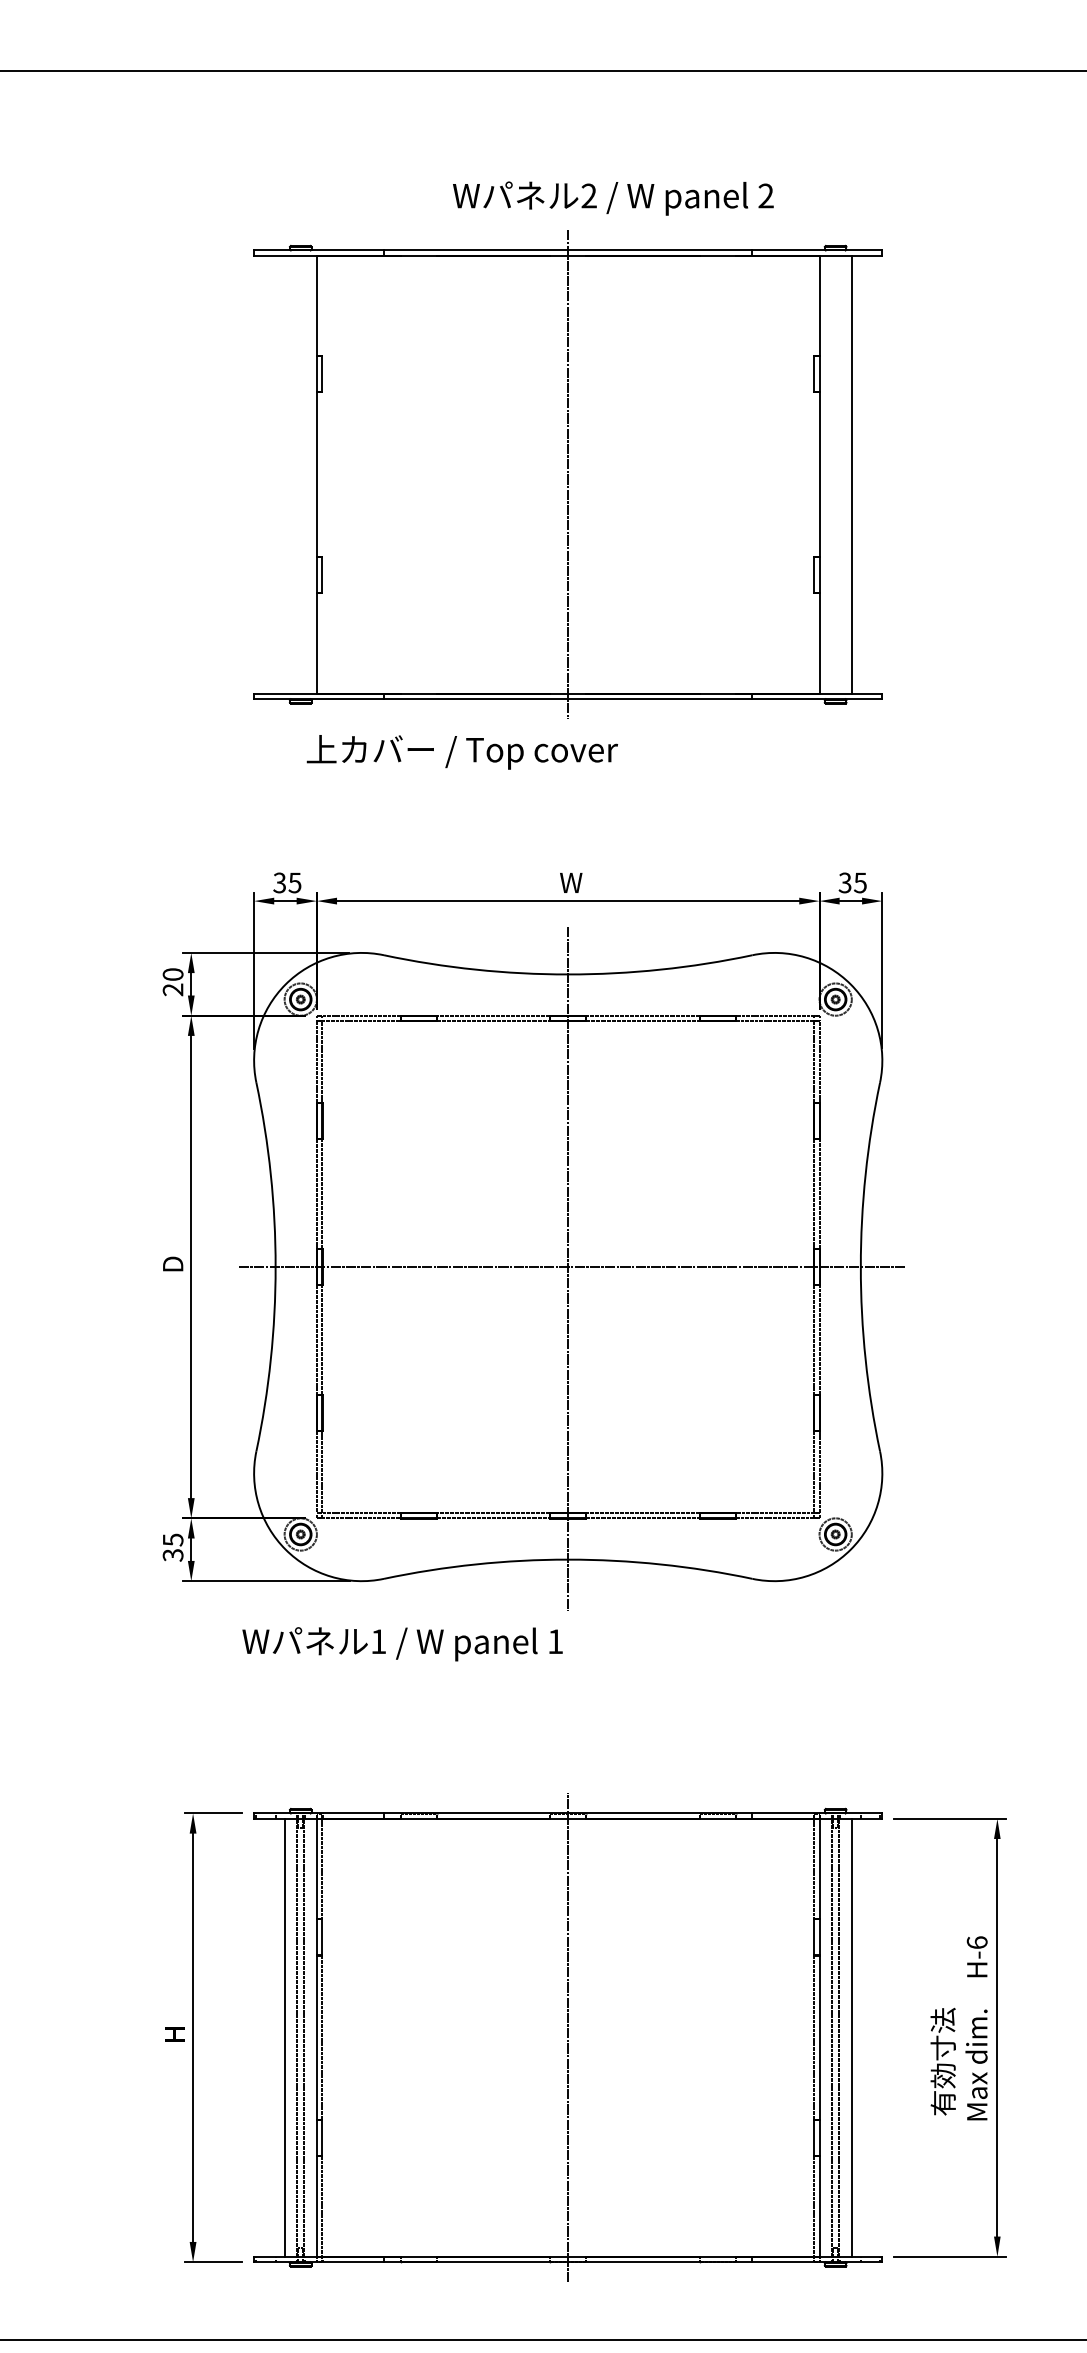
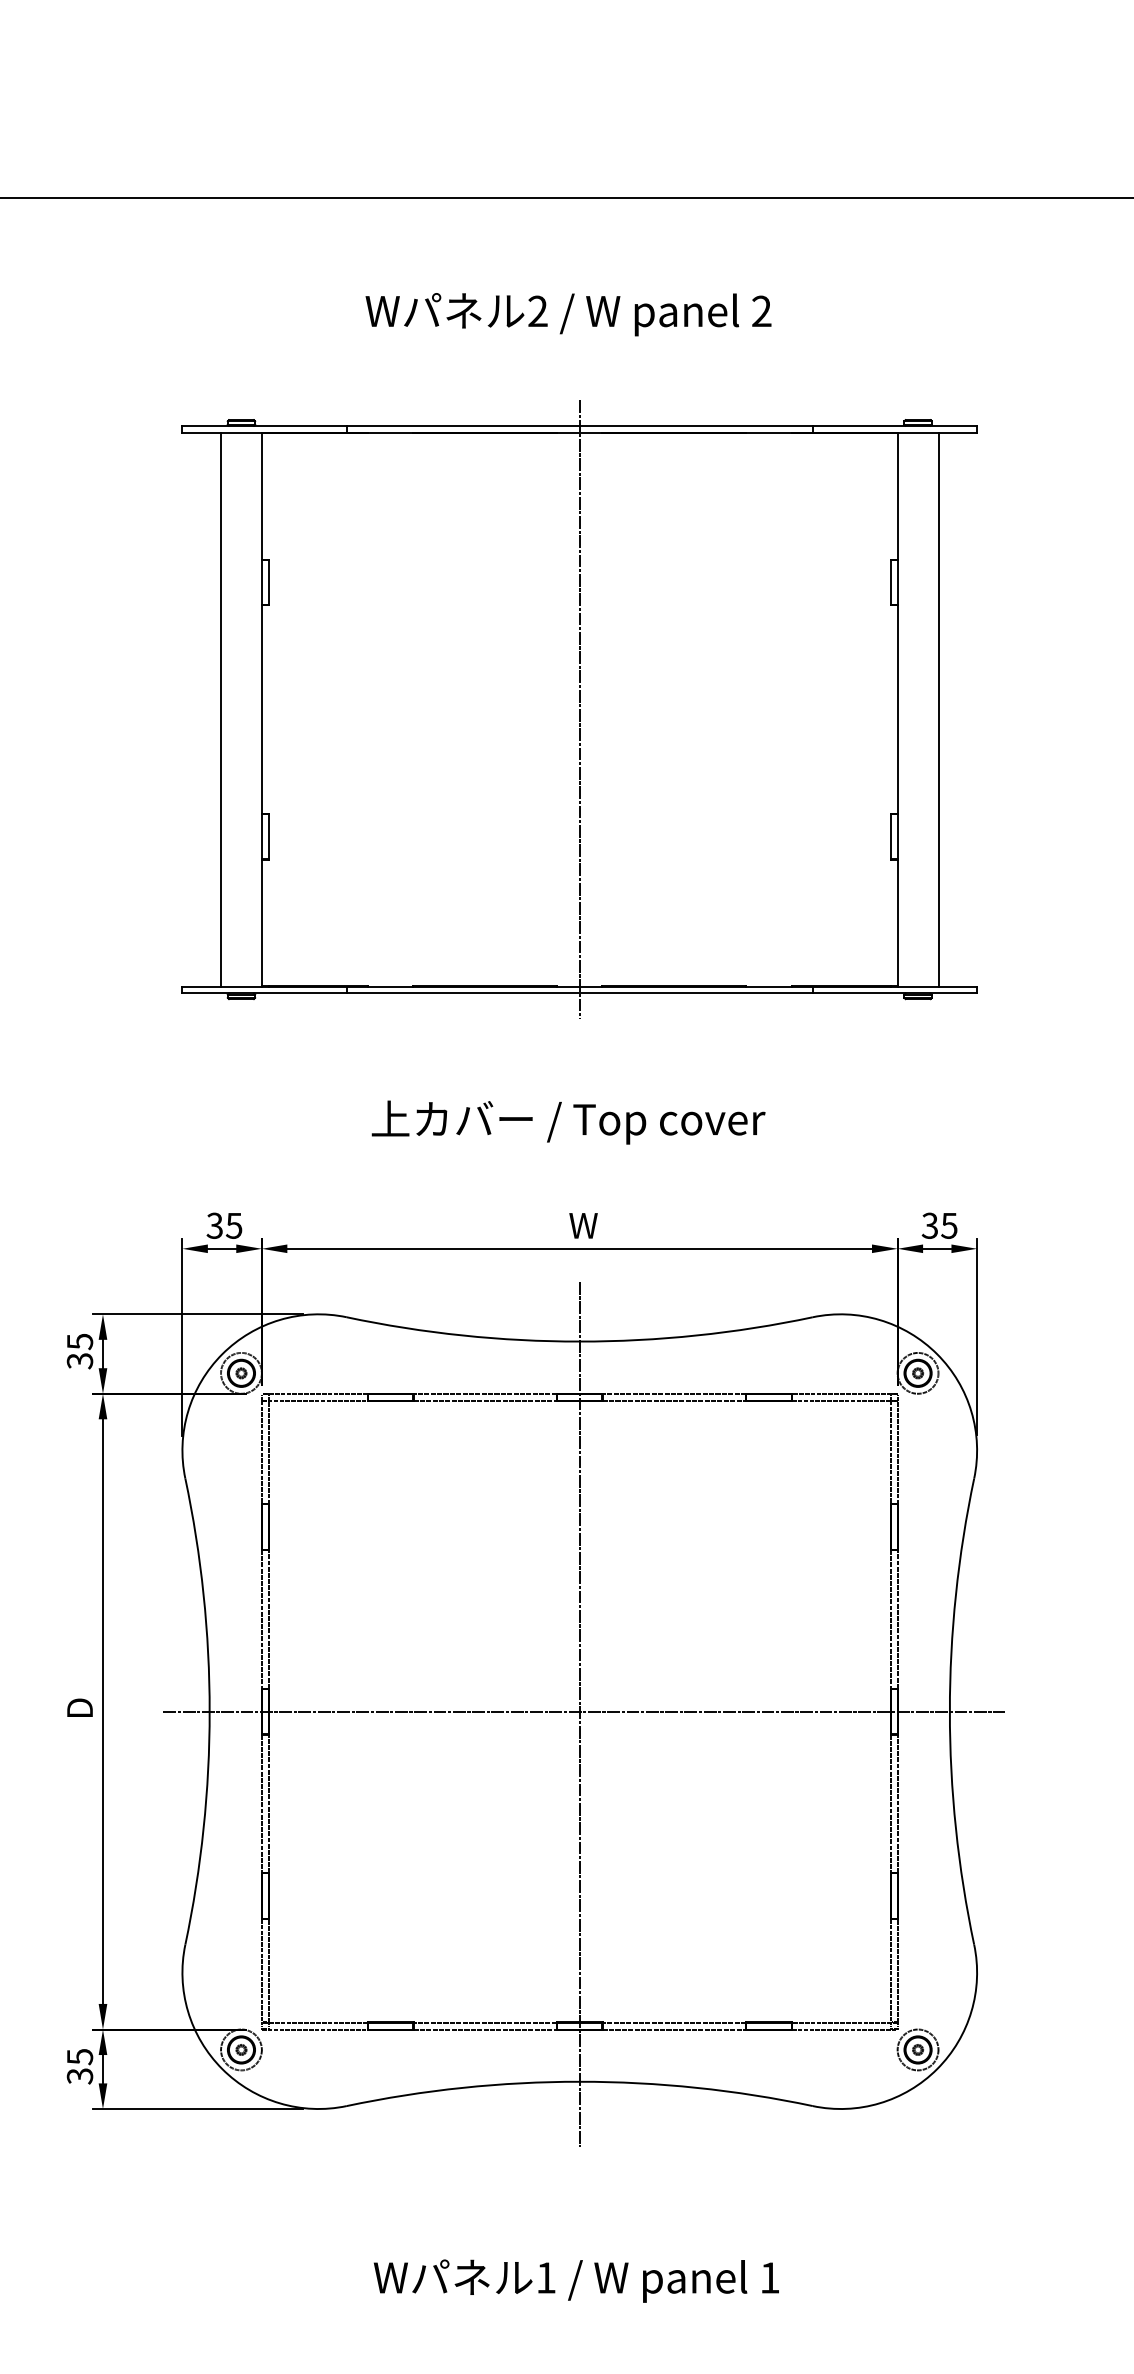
text: (613, 198) -> (568, 314), moved
line: (284, 474) -> (220, 709), added
text: (462, 752) -> (568, 1122), moved
text: (172, 982) -> (79, 1351), 20 -> 35
text: (402, 1644) -> (576, 2281), moved

